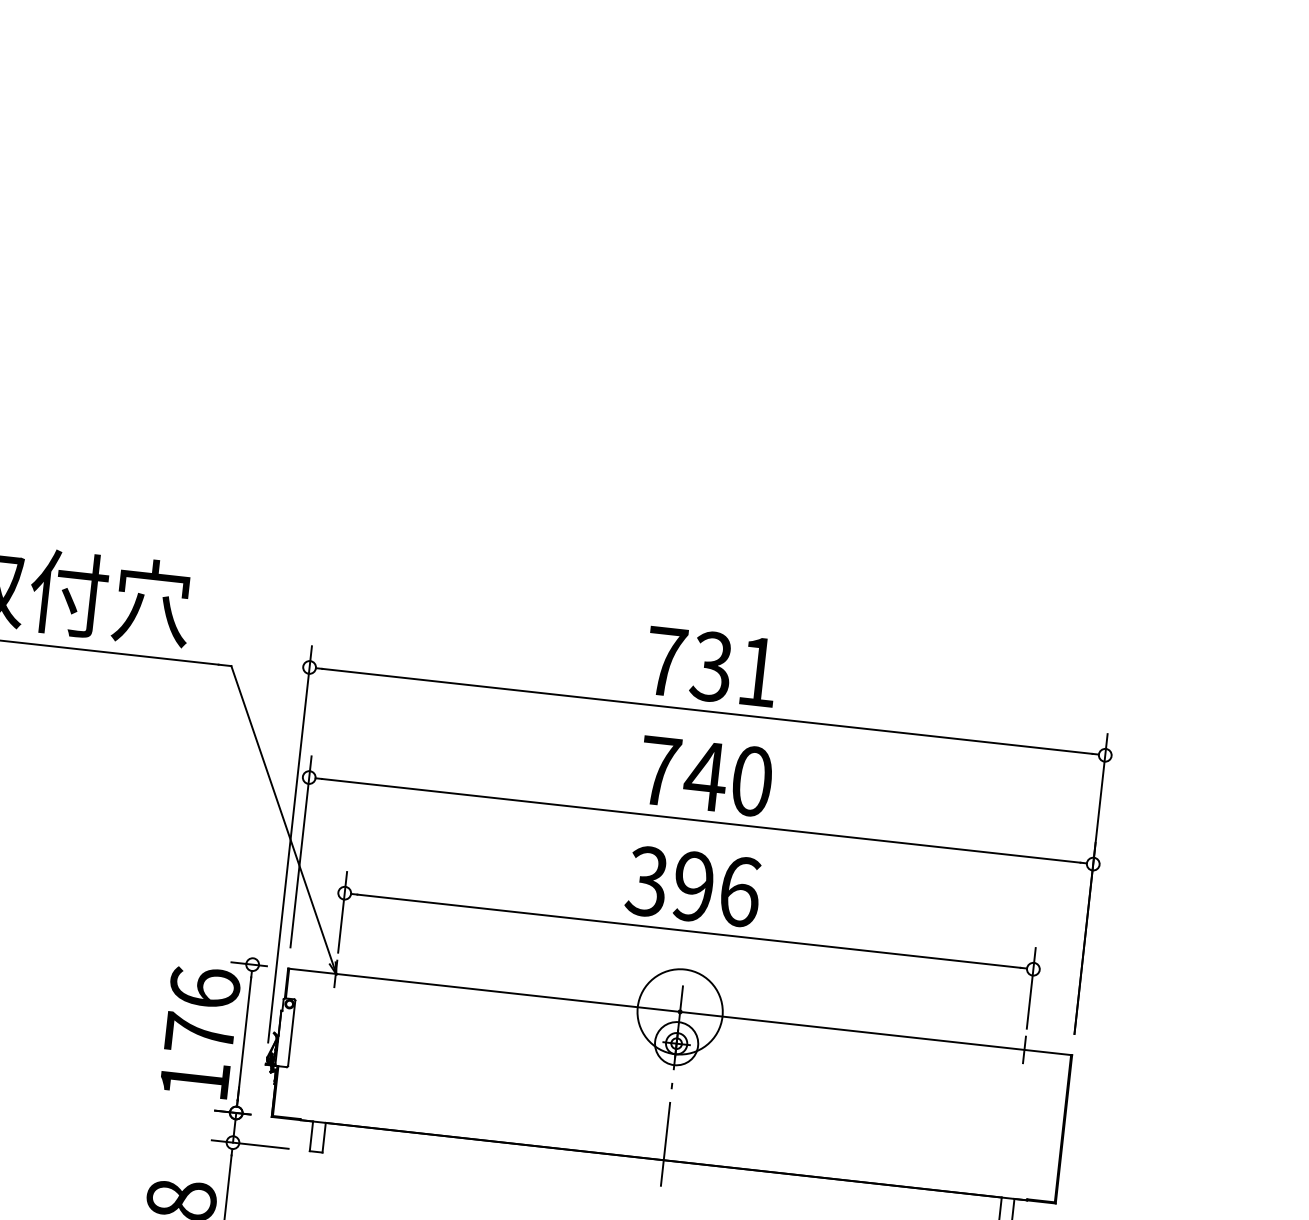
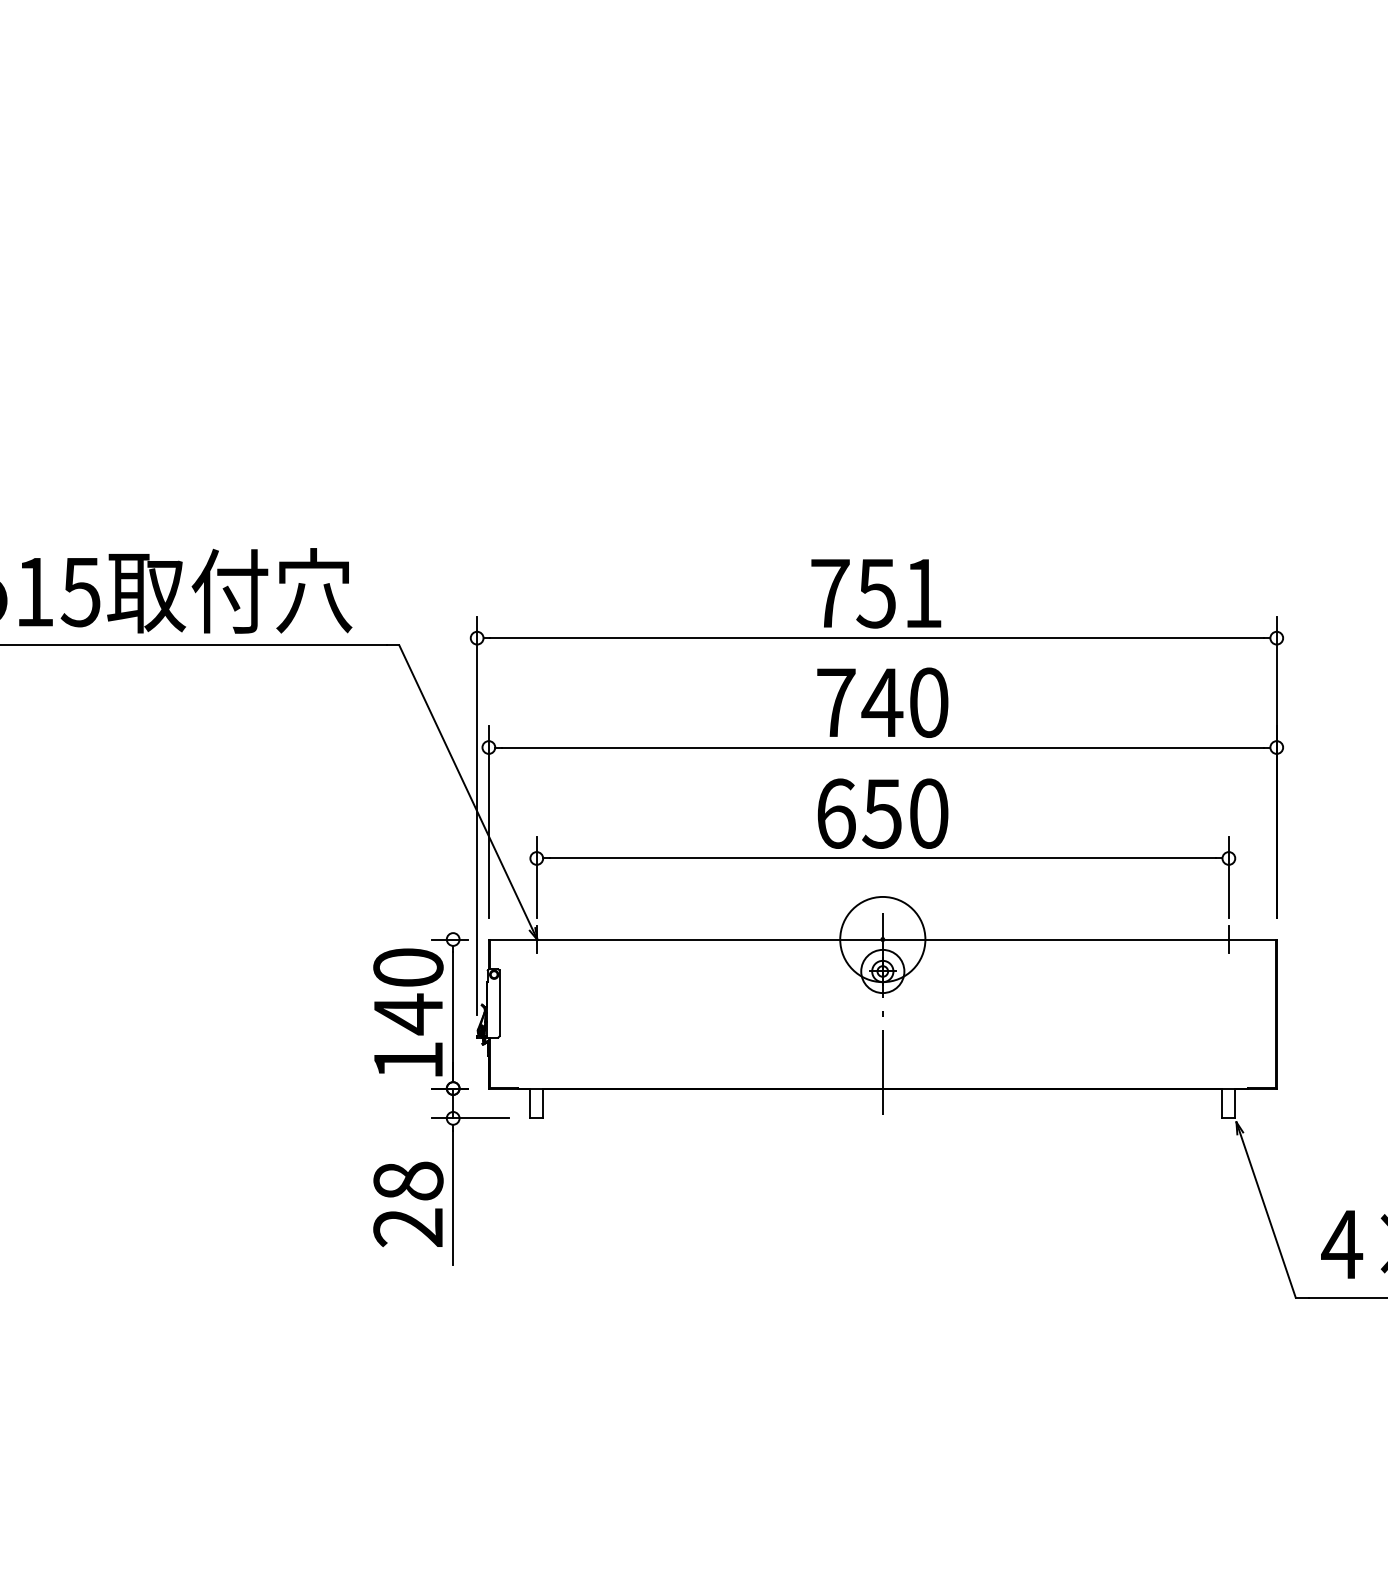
text: (710, 666) -> (875, 593), 731 -> 751
text: (692, 886) -> (881, 813), 396 -> 650
text: (202, 1011) -> (408, 991), 176 -> 140

